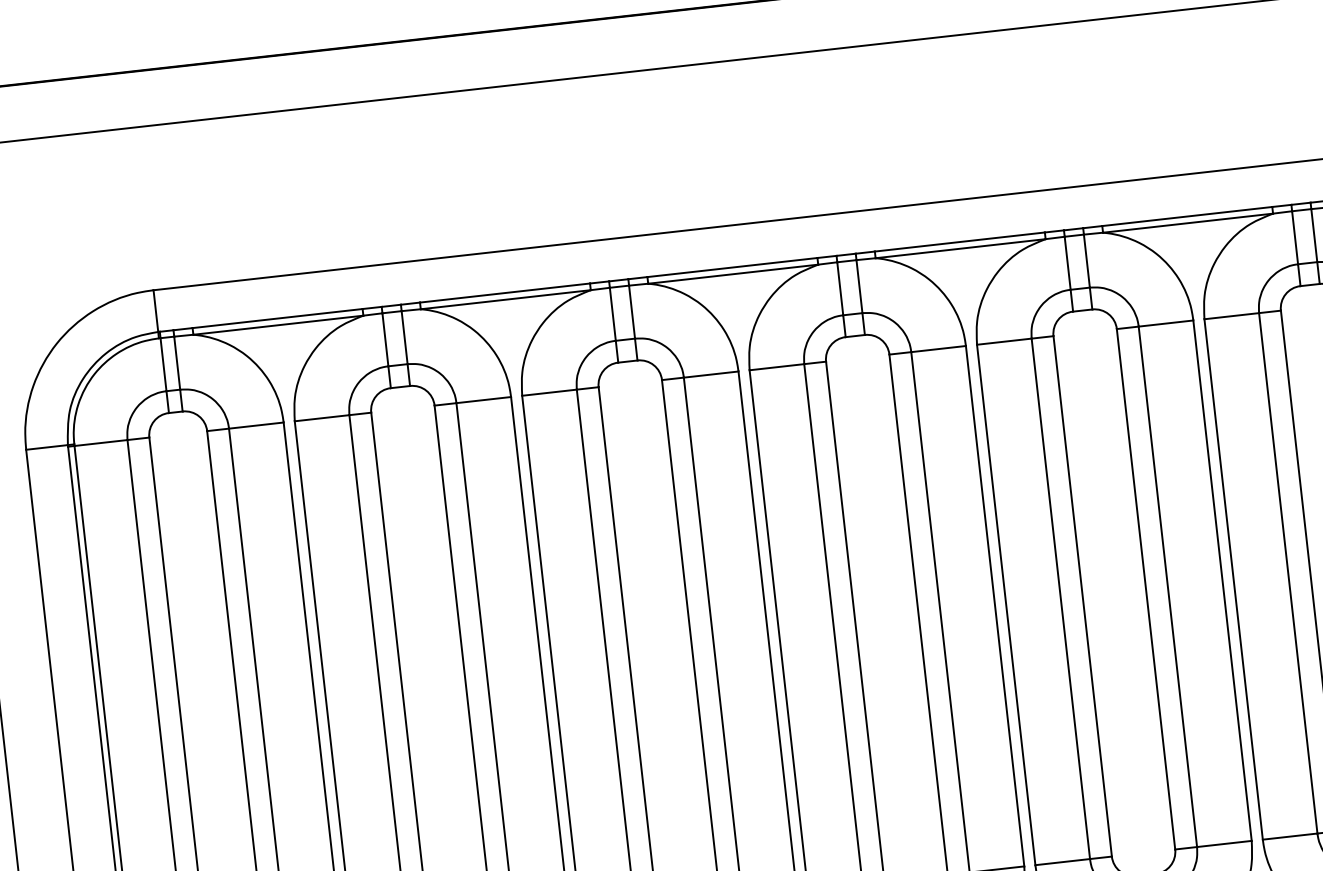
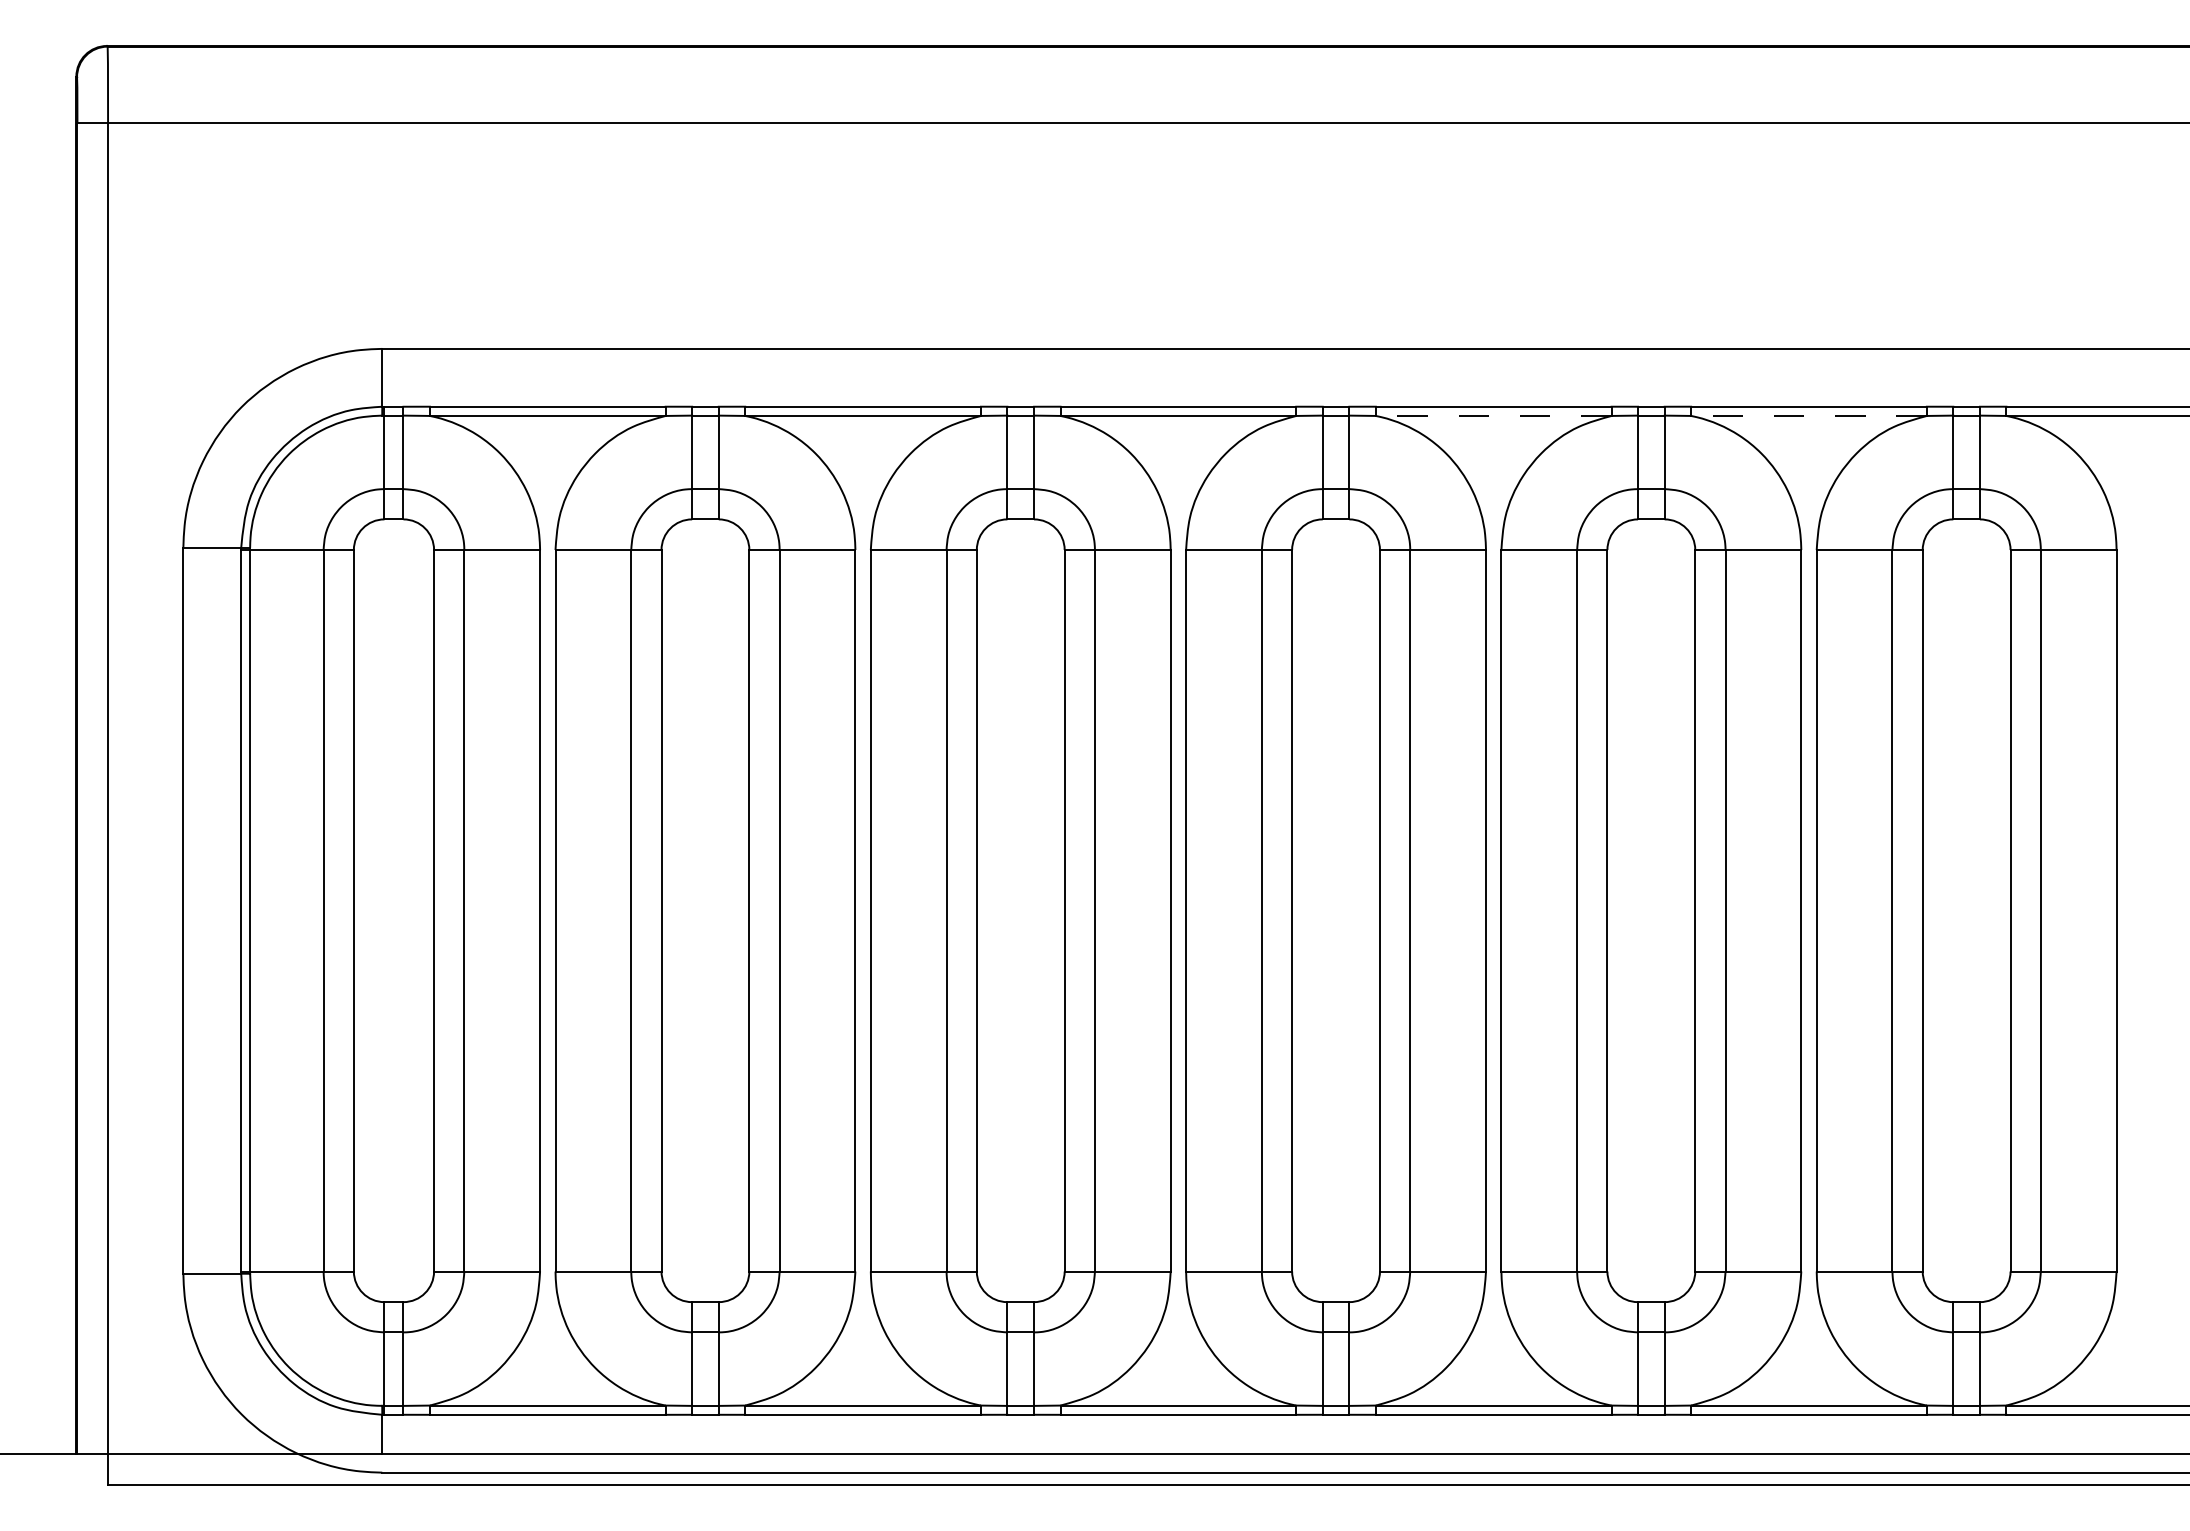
line: (1187, 222) -> (1808, 415), solid -> dashed
line: (960, 248) -> (1493, 415), solid -> dashed

